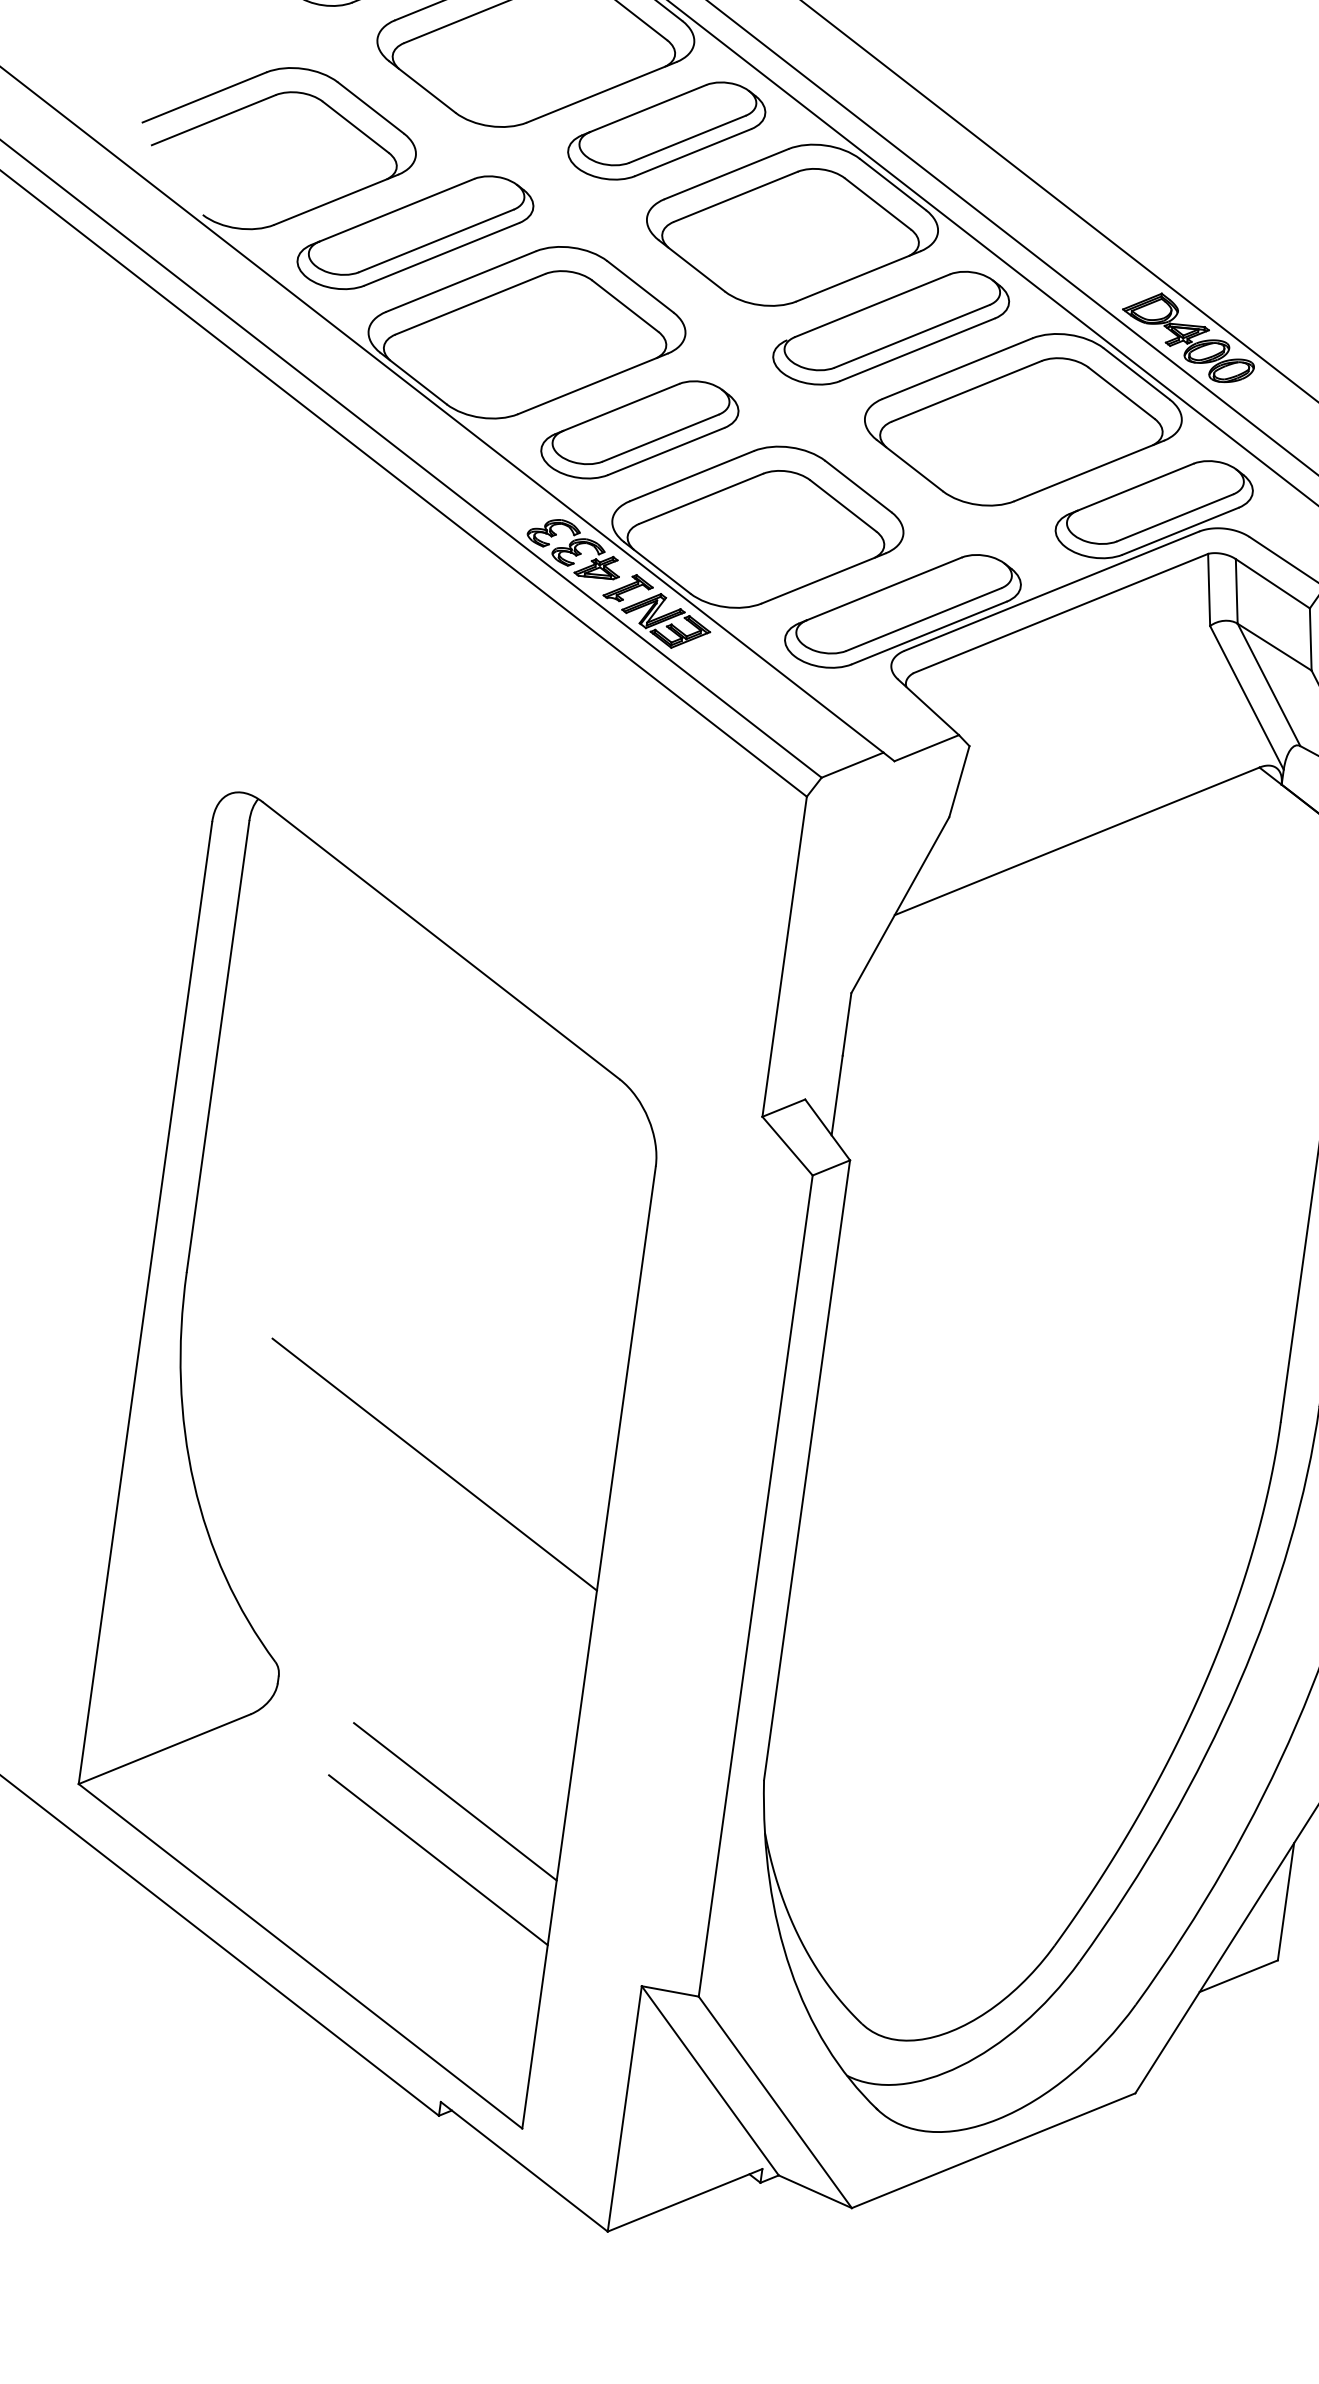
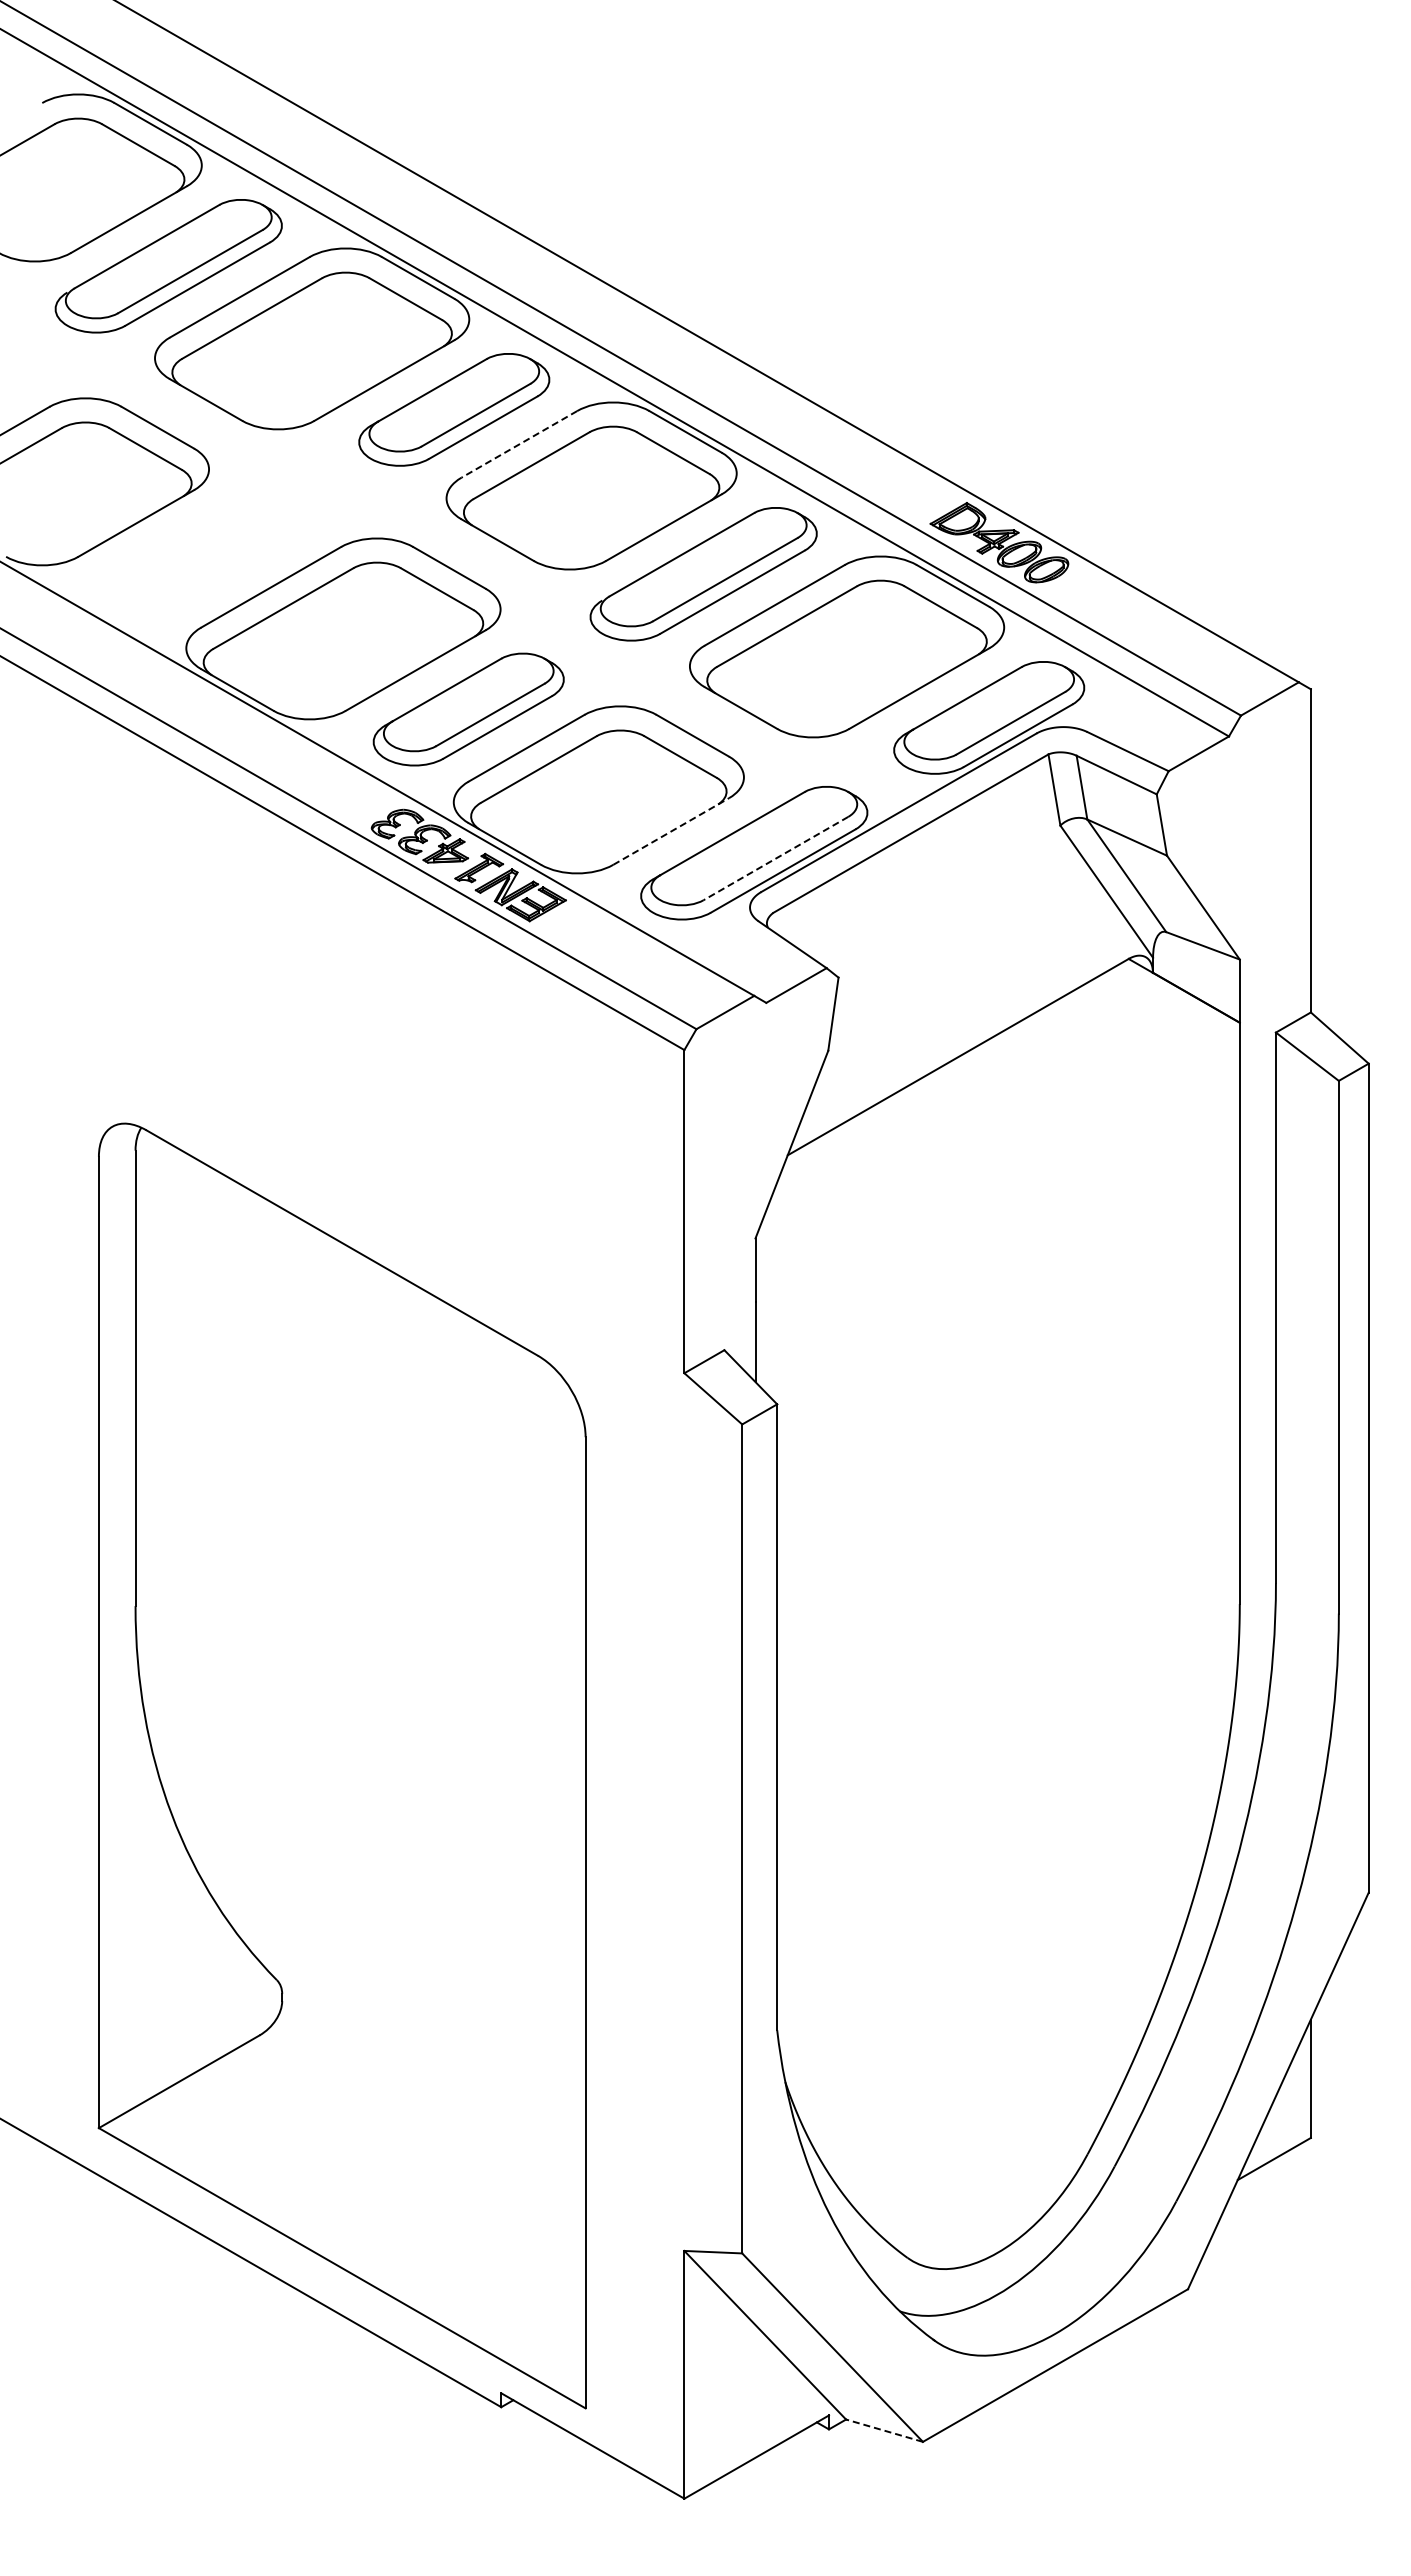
line: (726, 174) -> (519, 444), solid -> dashed
part: (415, 232) -> (219, 544), removed
line: (824, 578) -> (671, 831), solid -> dashed
line: (923, 619) -> (775, 858), solid -> dashed
line: (434, 1464) -> (407, 1762), removed
line: (455, 1801) -> (474, 2093), removed
line: (438, 1860) -> (465, 2154), removed
line: (815, 2191) -> (884, 2430), solid -> dashed

